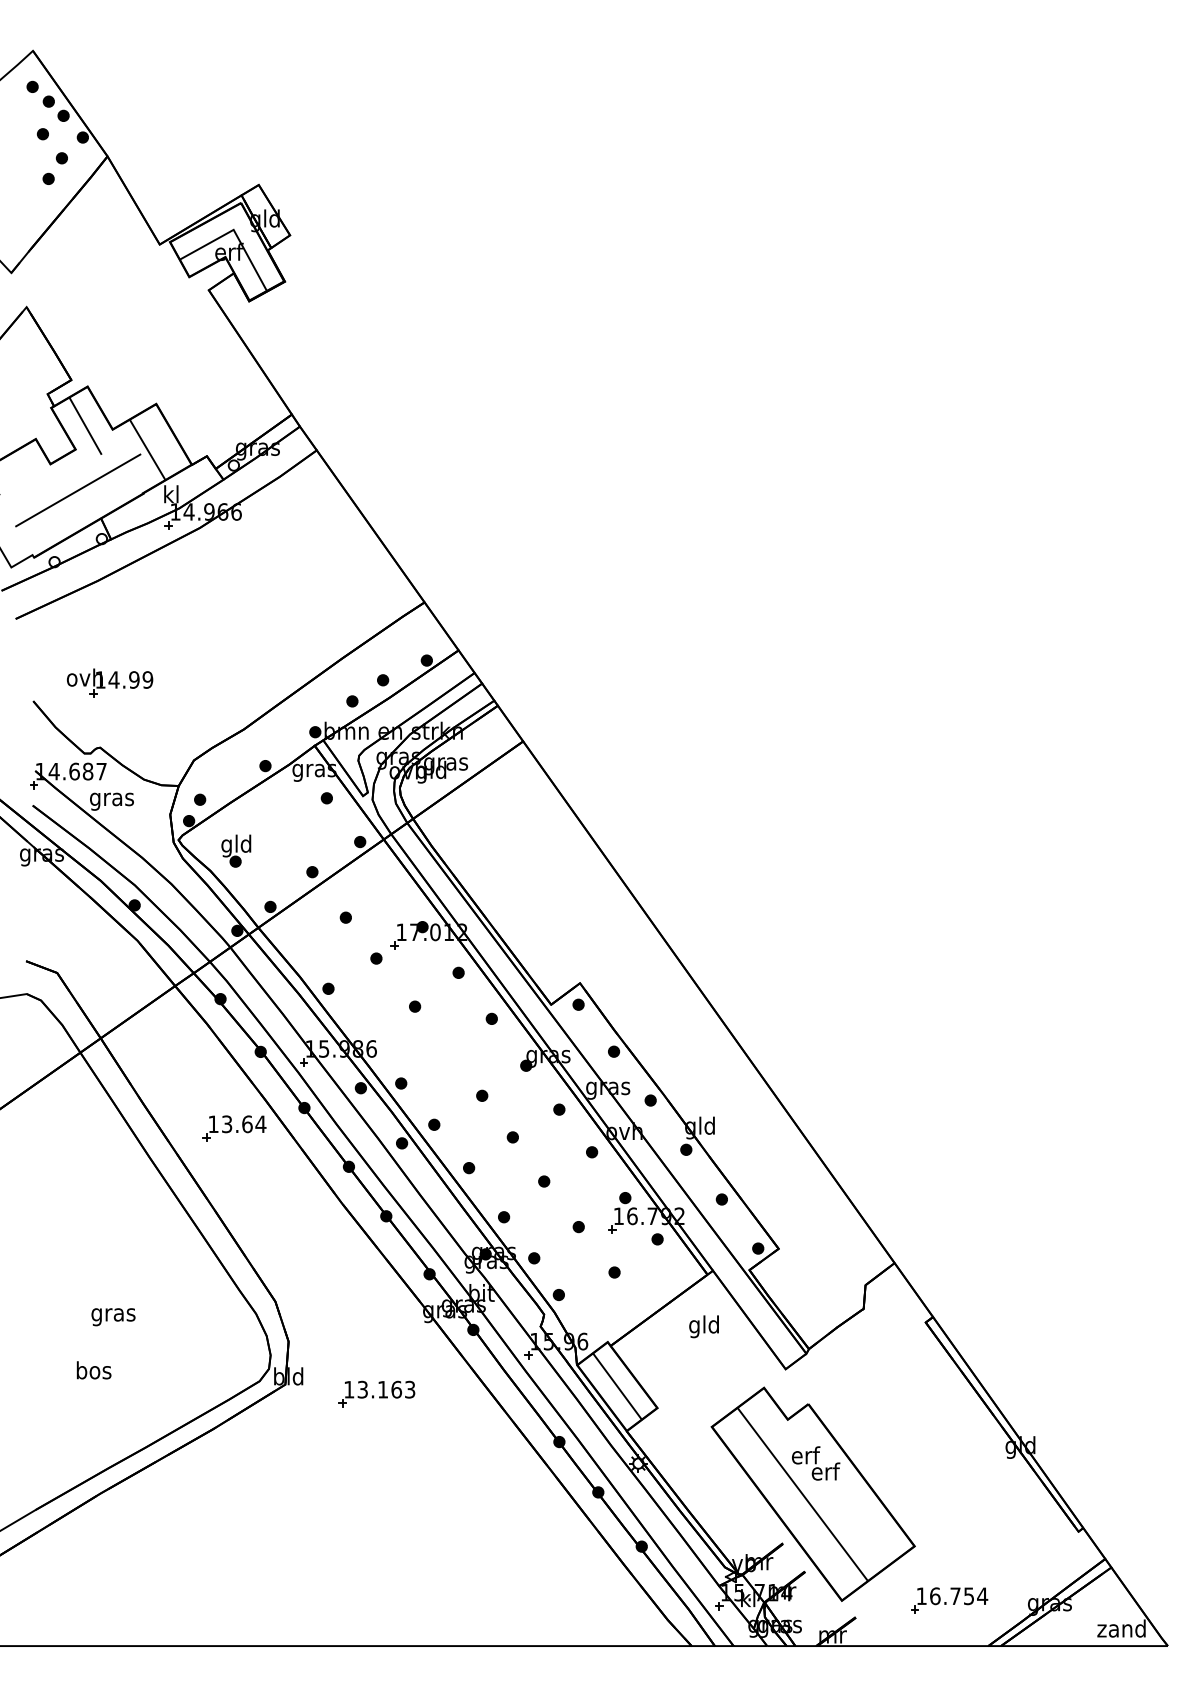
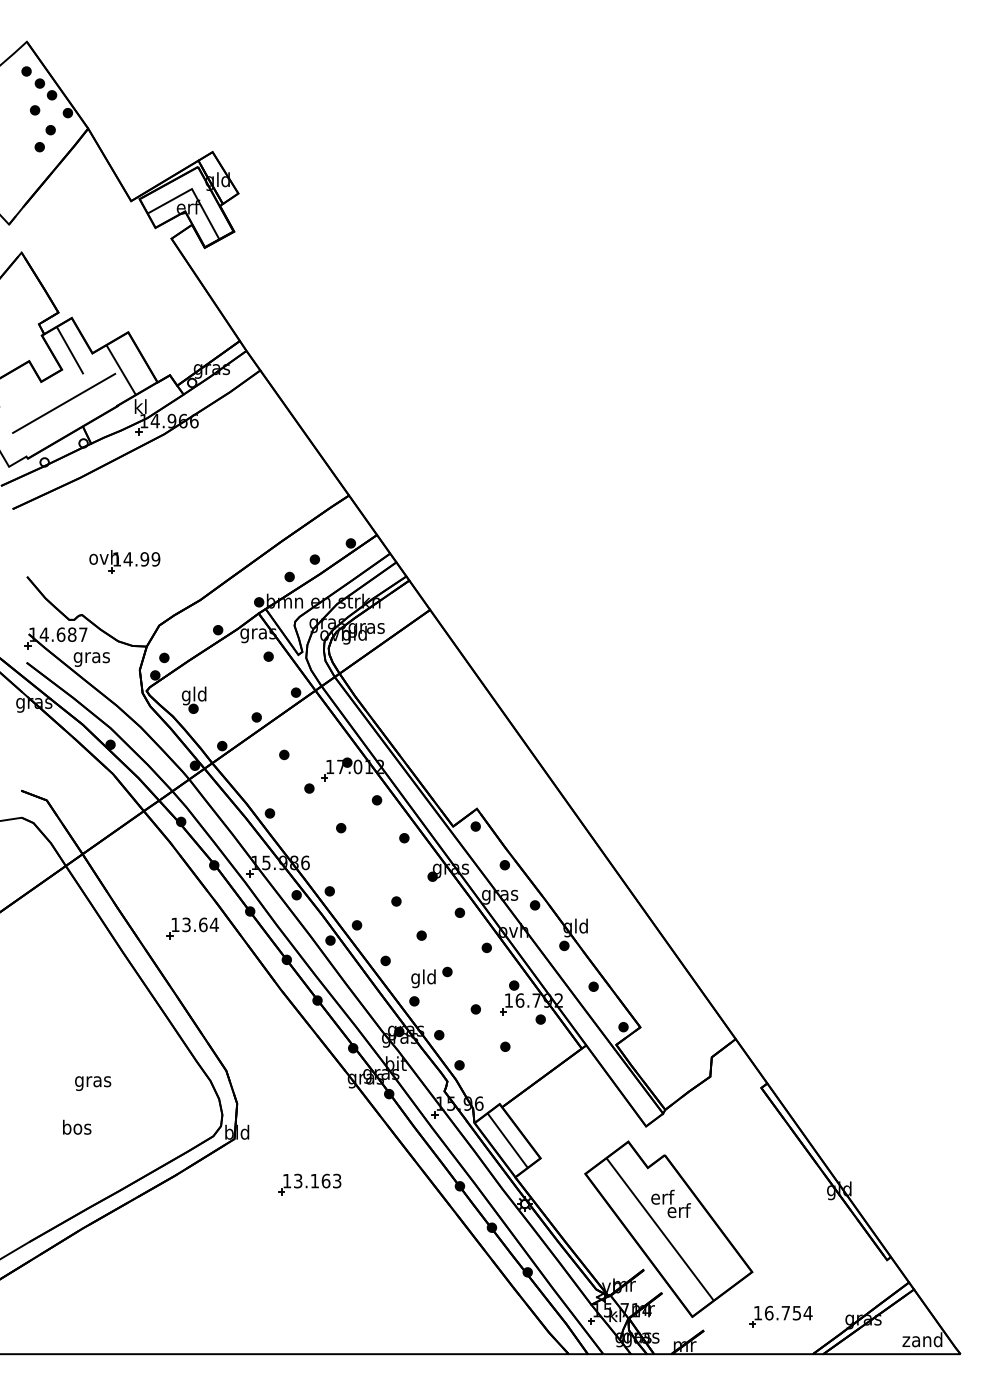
part: (110, 682) -> (125, 561), moved
text: (703, 1326) -> (423, 978), moved
part: (376, 1393) -> (309, 1184), moved

